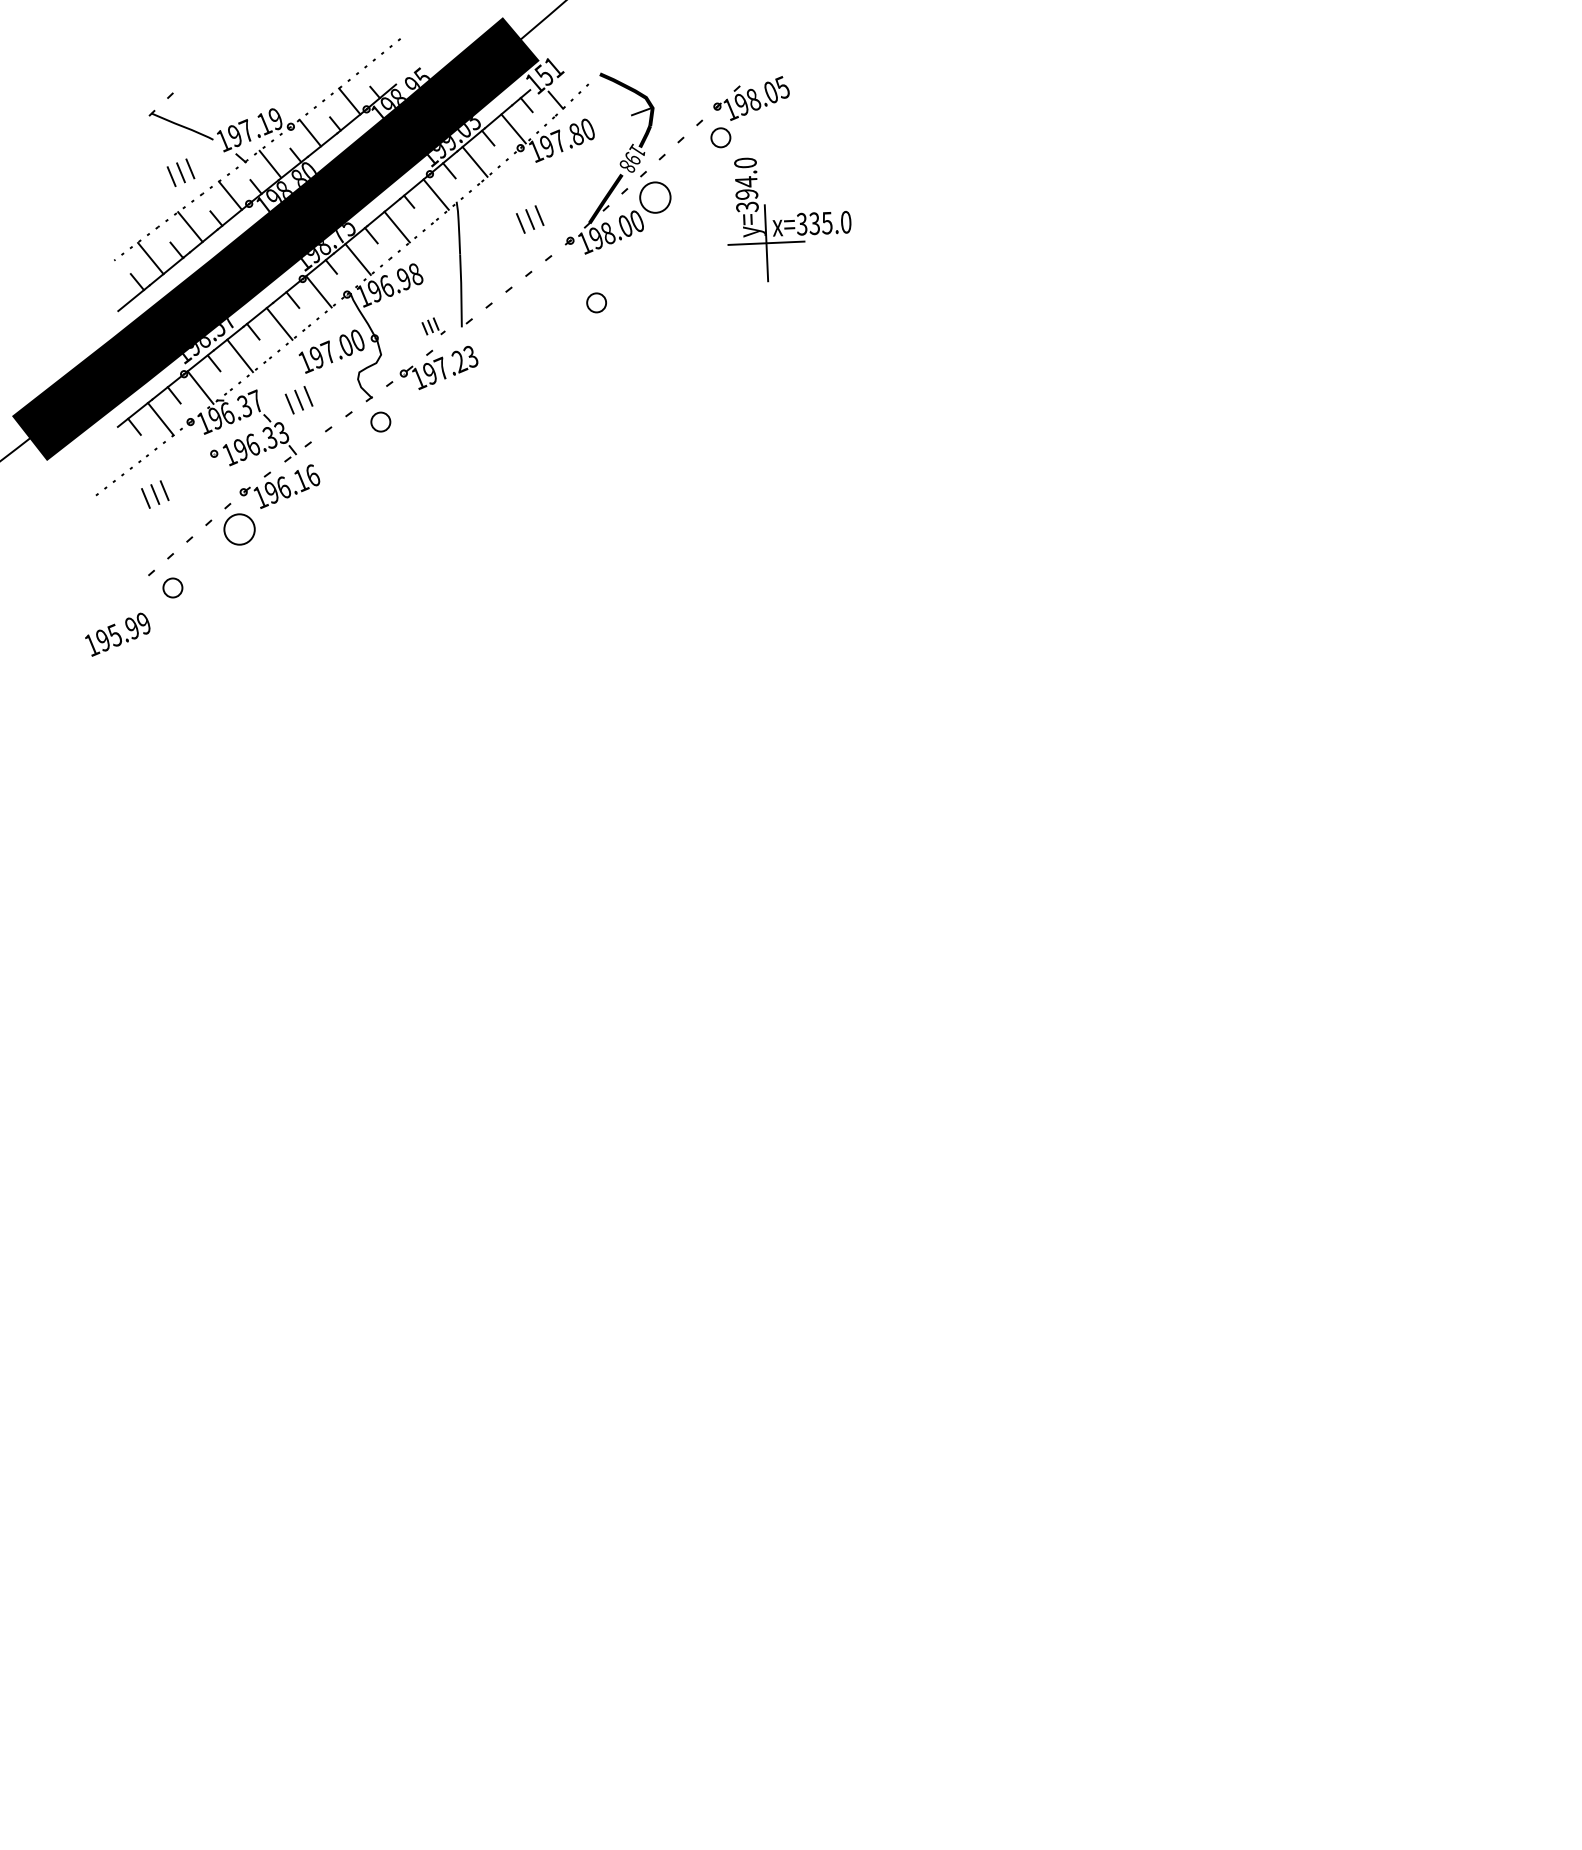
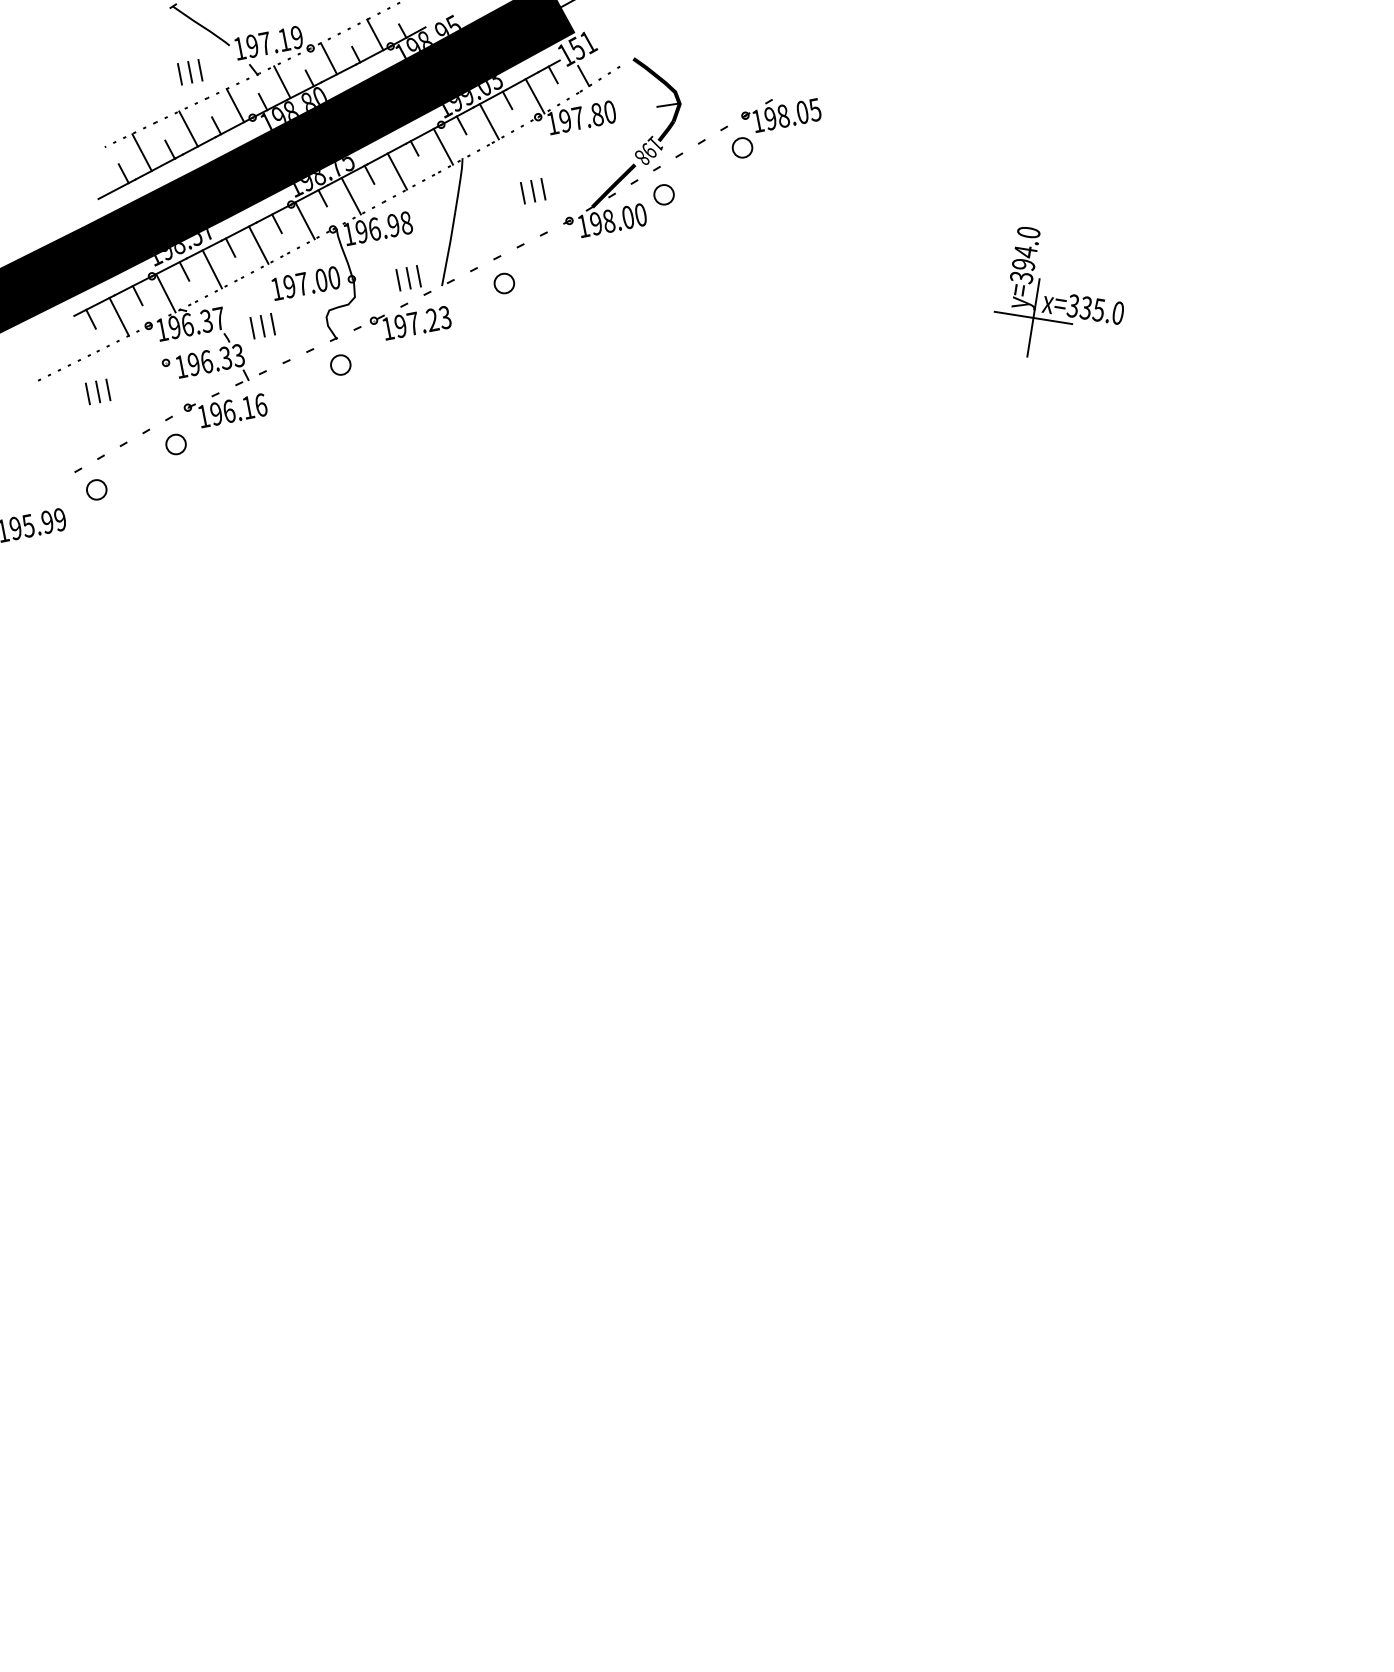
circle: (654, 197) -> (663, 194), size x0.62
part: (789, 219) -> (1061, 298), moved
circle: (596, 302) -> (504, 283), moved
part: (433, 326) -> (413, 279), size x1.67
circle: (239, 529) -> (176, 444), size x0.62

